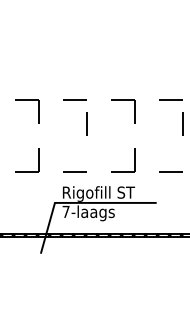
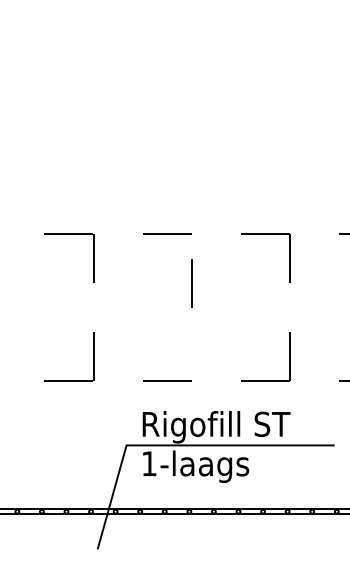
text: (65, 211) -> (148, 462), 7-laags -> 1-laags

